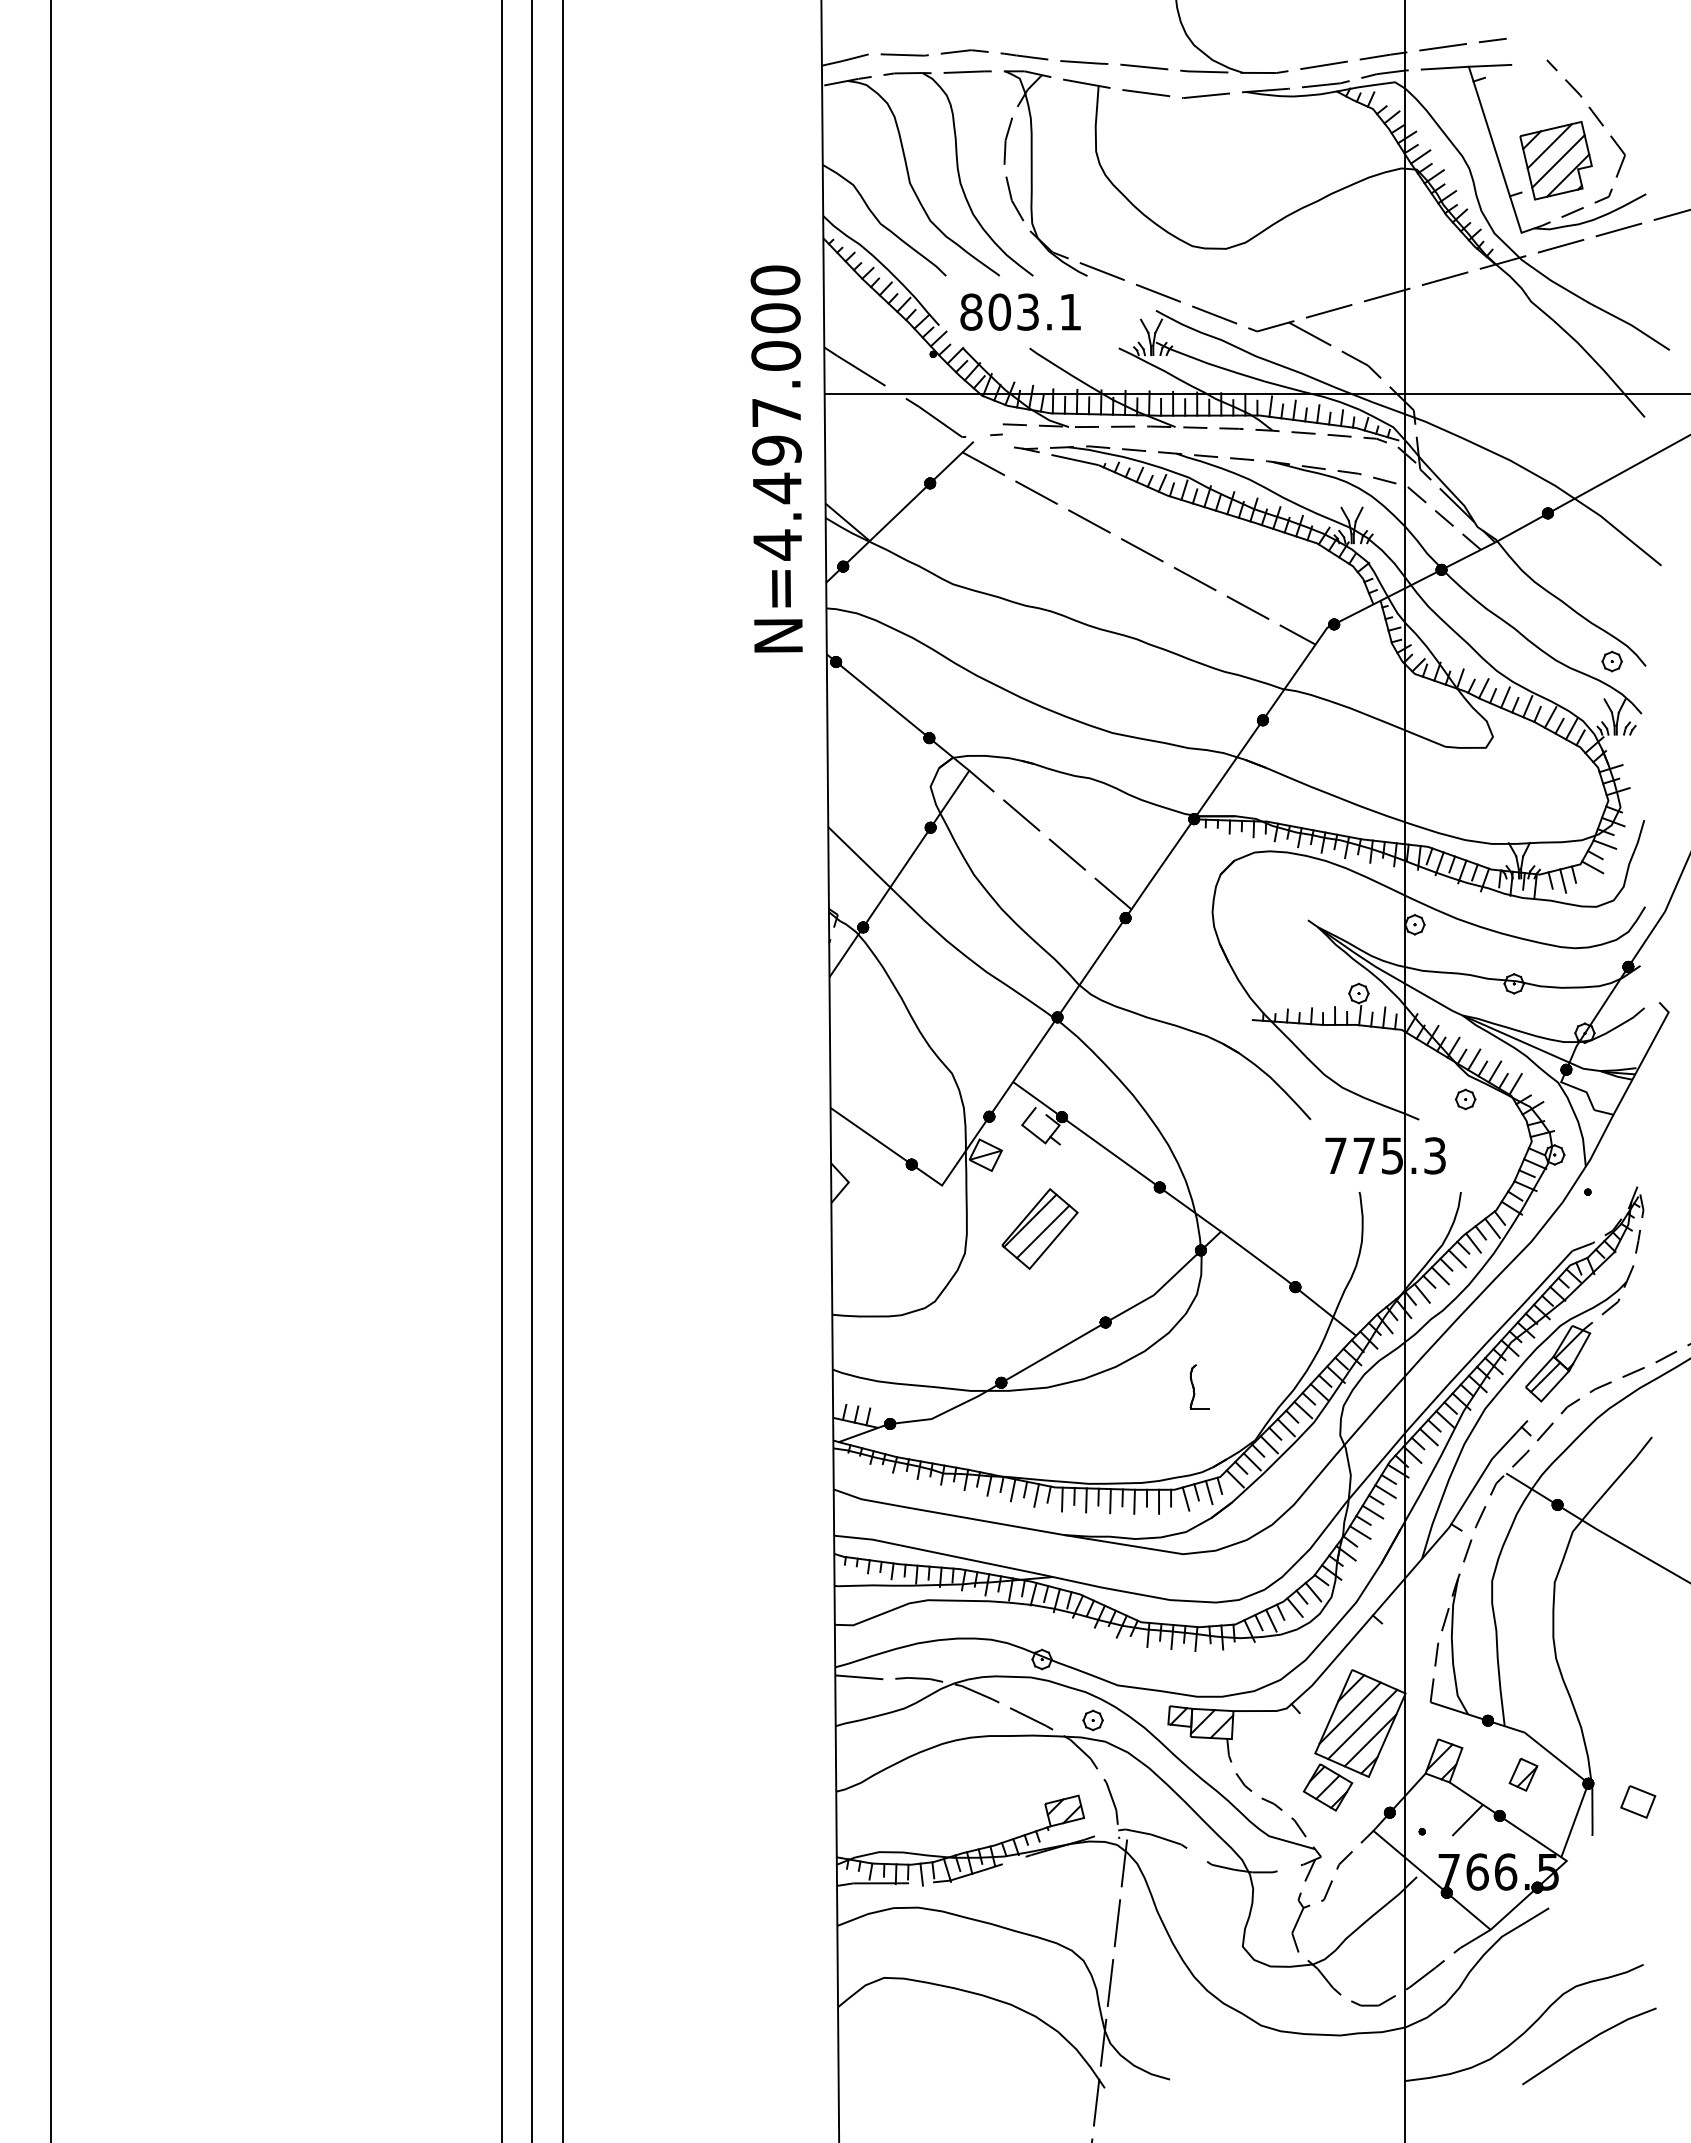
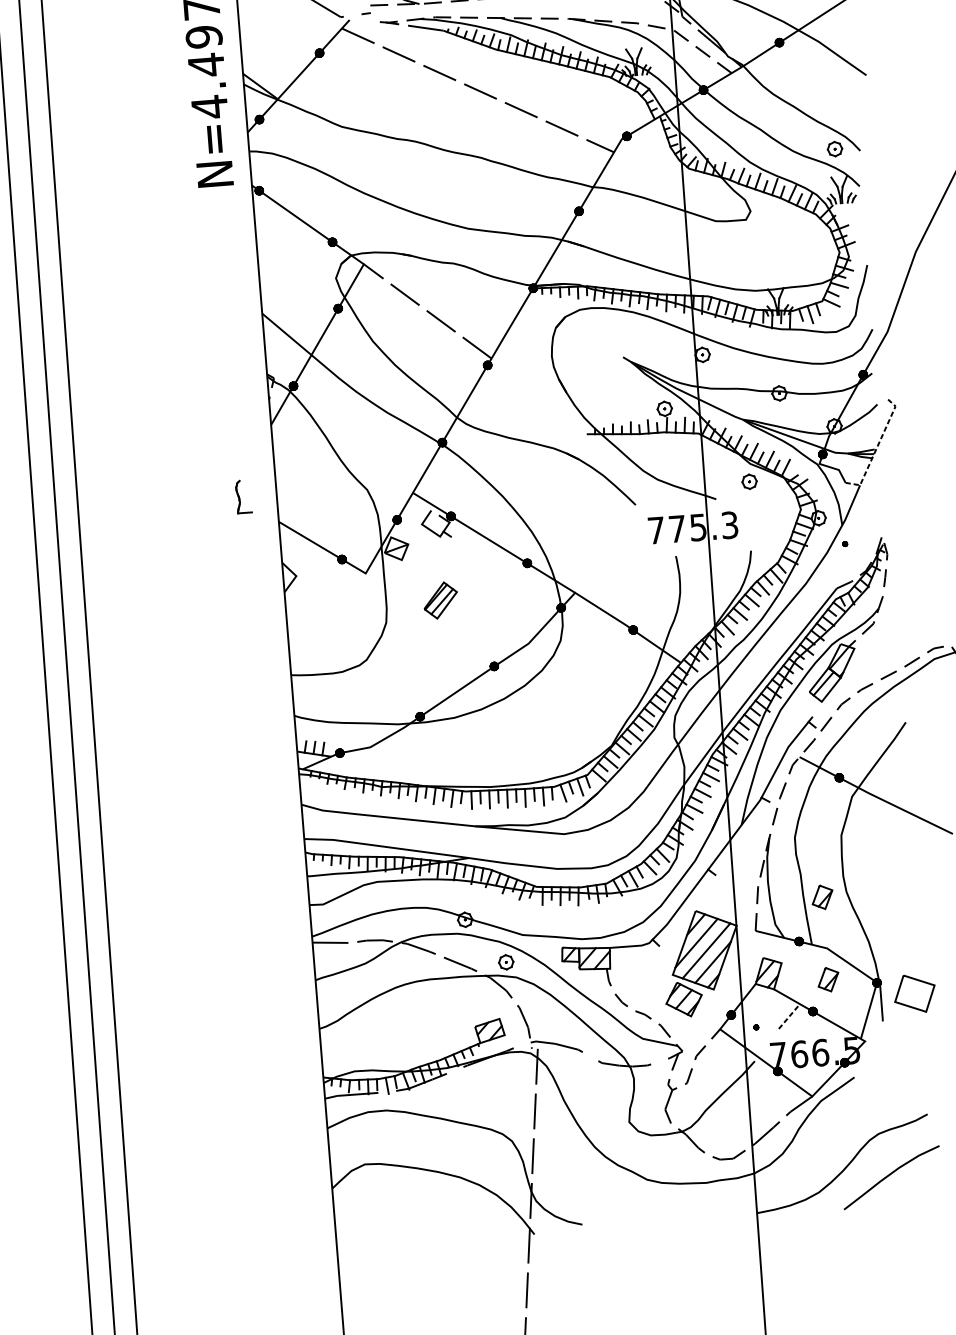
line: (1639, 1065) -> (876, 447), solid -> dashed
part: (1039, 1228) -> (440, 600), size x0.6
part: (1199, 1386) -> (243, 496), moved
part: (1523, 1663) -> (822, 897), added
part: (1638, 1801) -> (915, 993), size x1.6
line: (1467, 1820) -> (789, 1016), solid -> dashed

